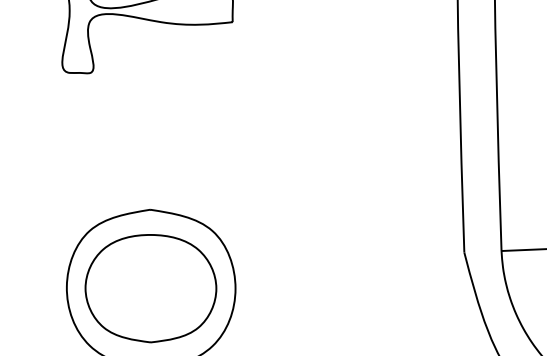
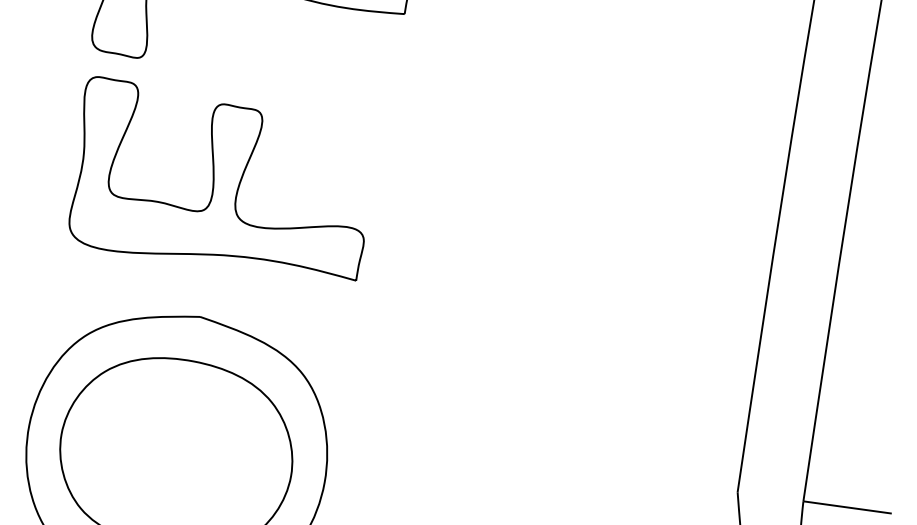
part: (148, 134) -> (221, 184), added

